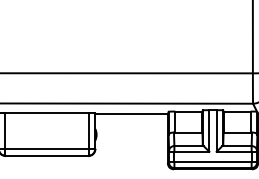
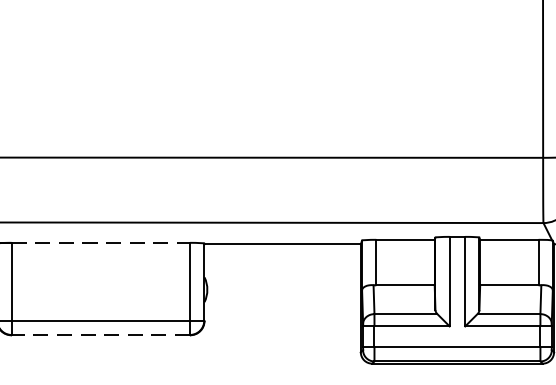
line: (47, 112) -> (101, 241), solid -> dashed
line: (47, 155) -> (101, 334), solid -> dashed

